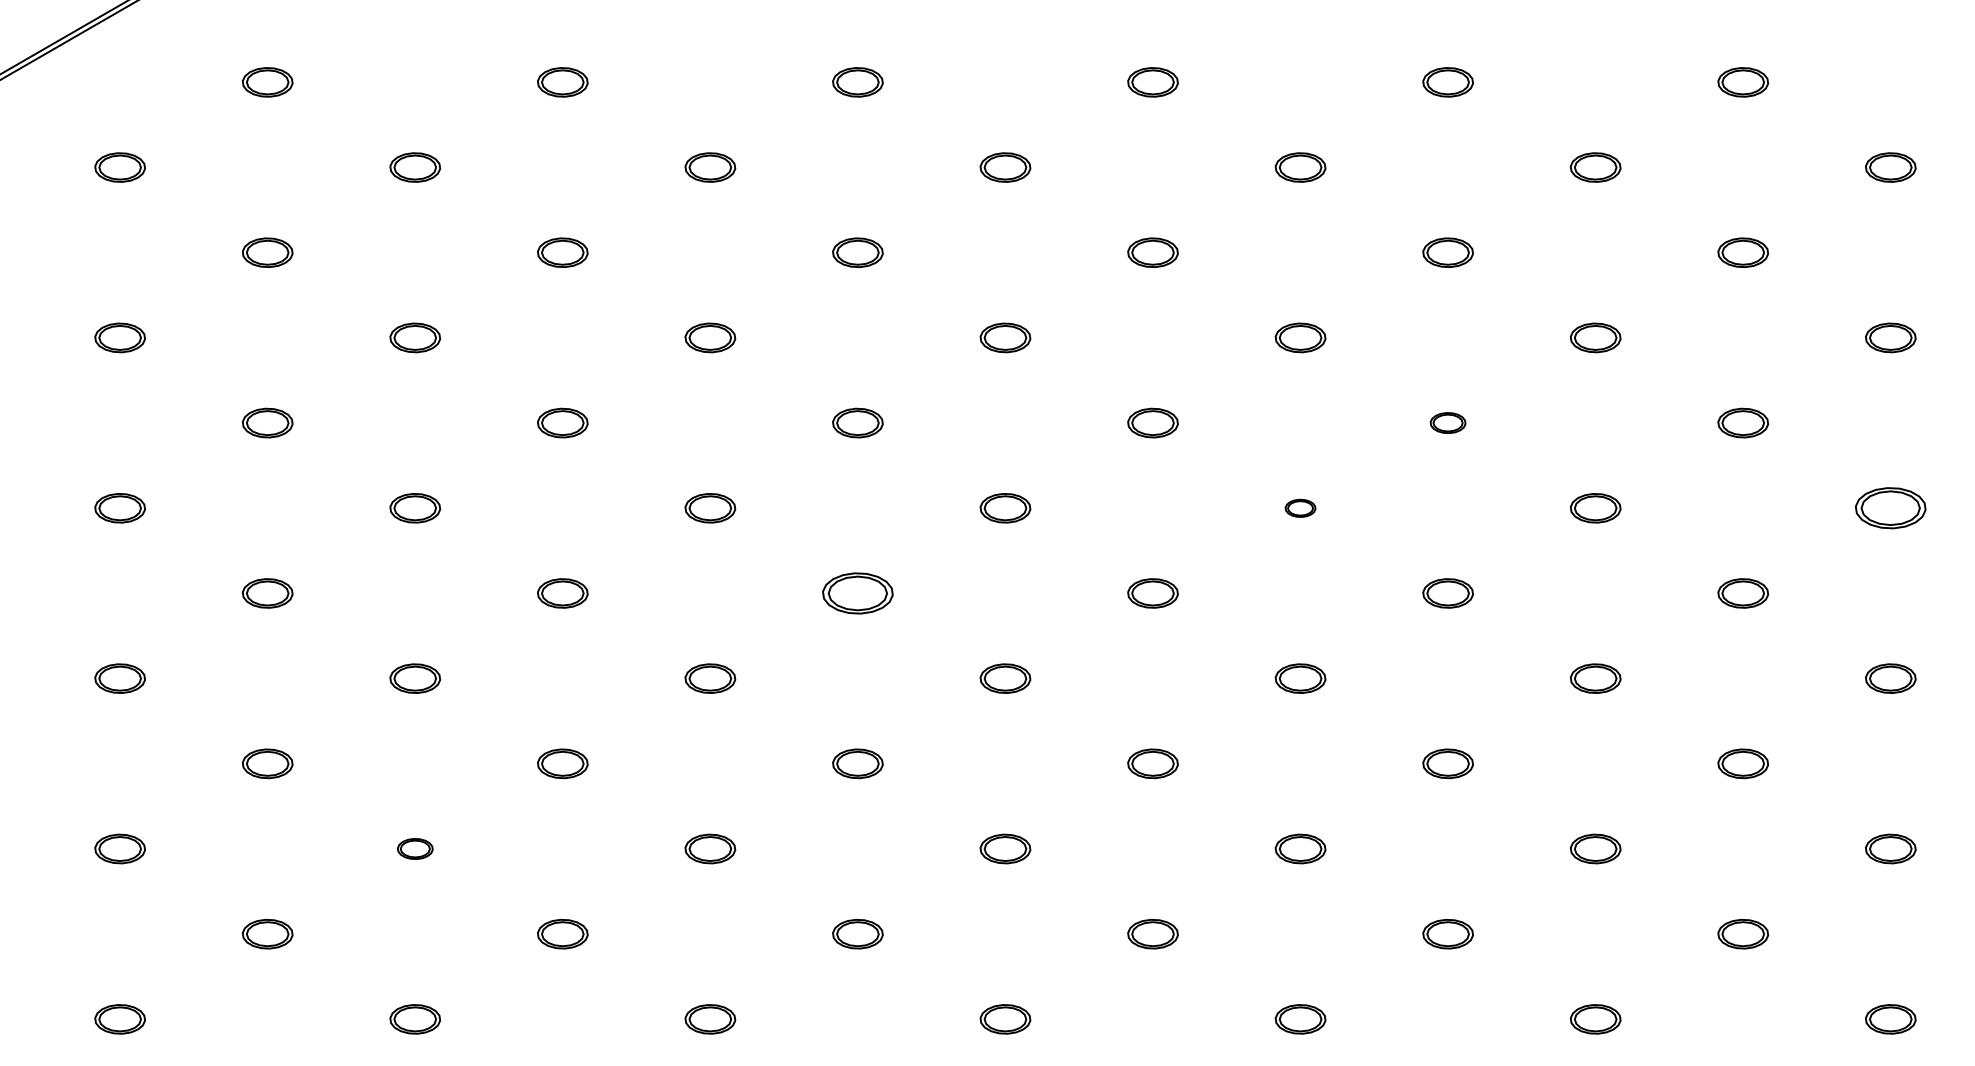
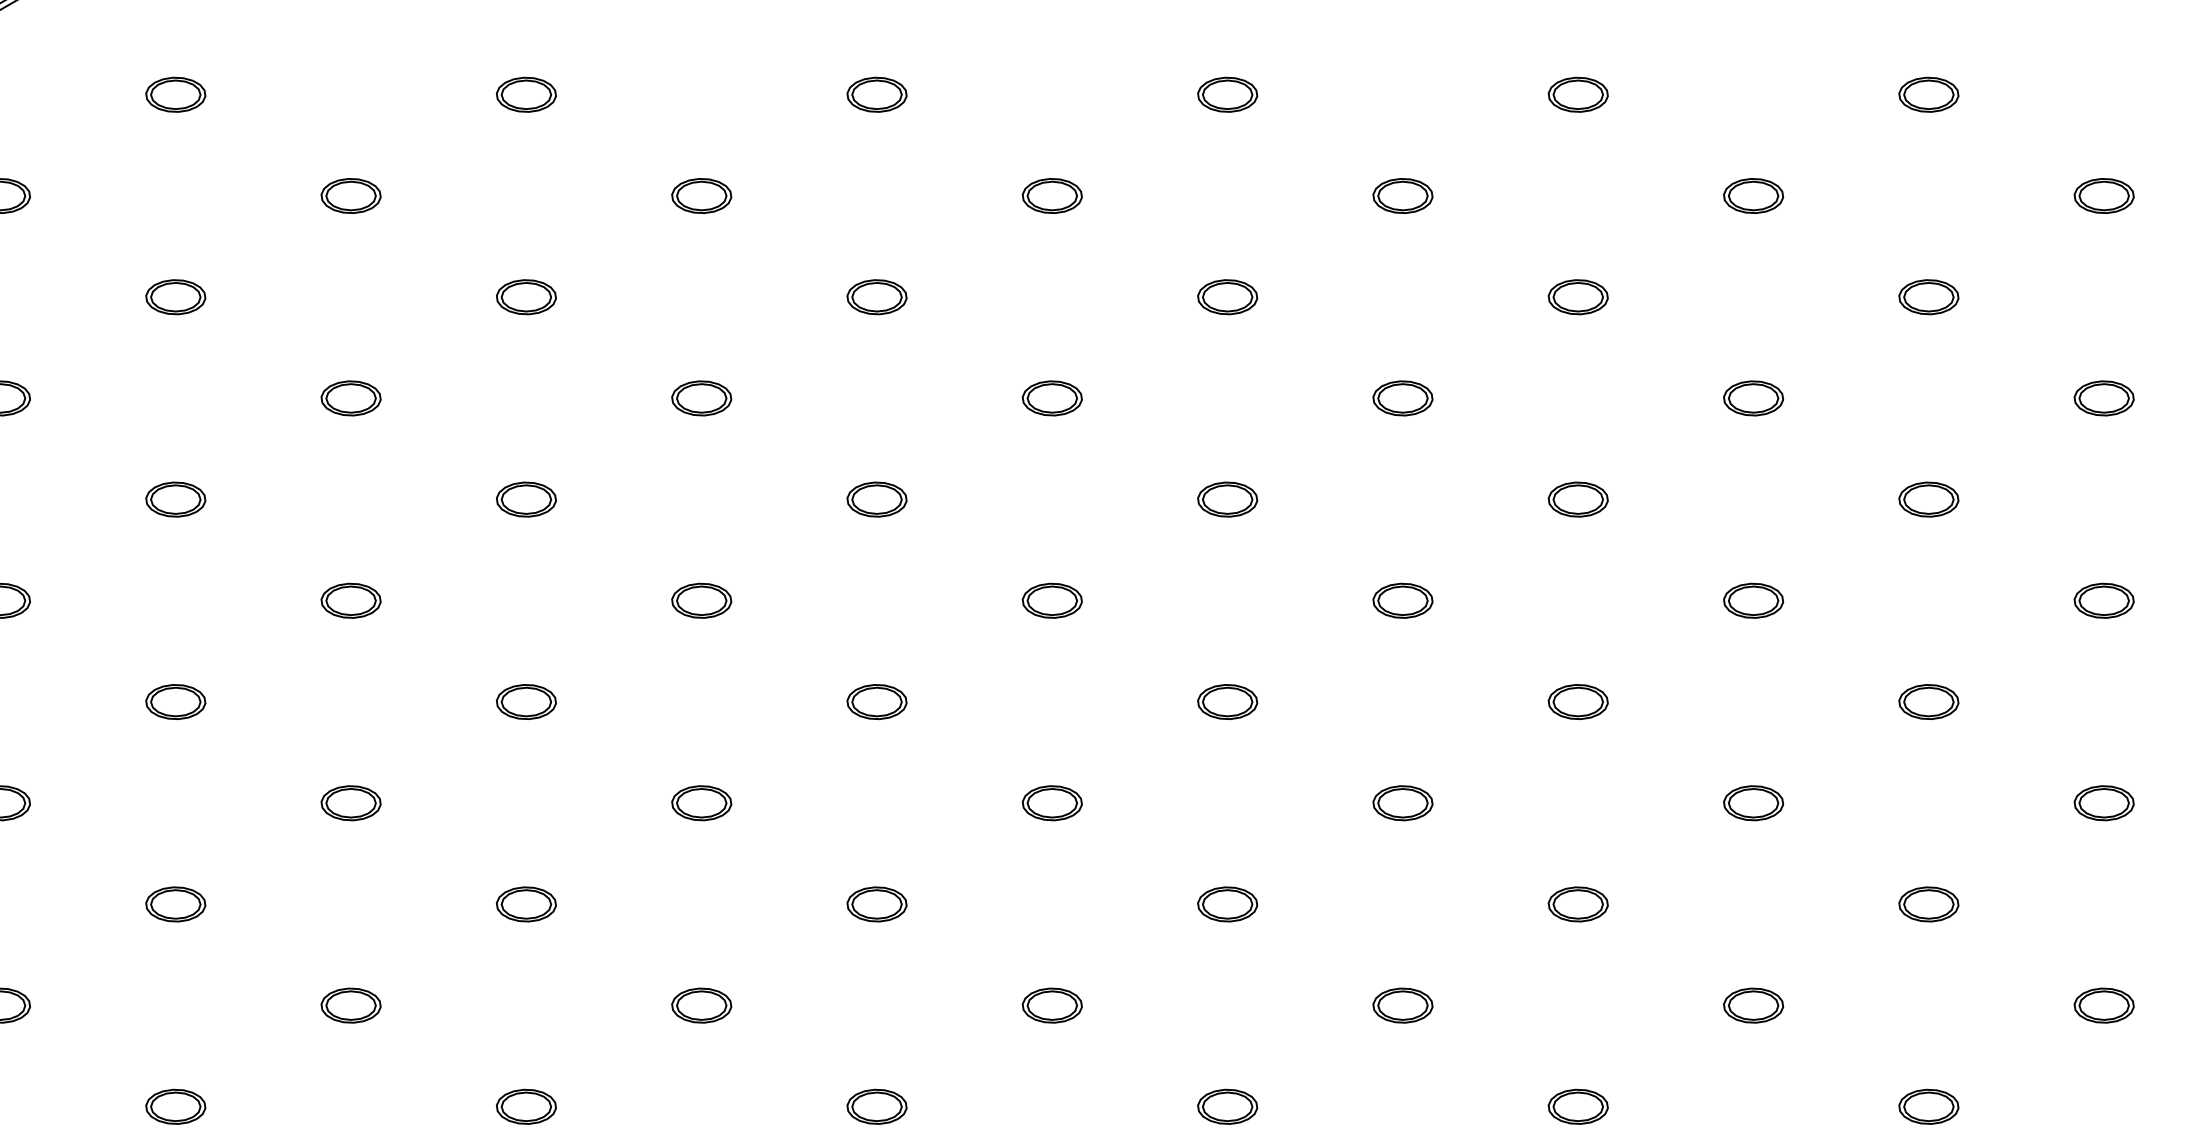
part: (1447, 422) -> (1577, 498), size x1.43
part: (1300, 508) -> (1402, 601), size x1.67
part: (1890, 508) -> (2103, 601), size x0.71
part: (857, 593) -> (876, 702), size x0.71
part: (415, 848) -> (351, 1005), size x1.43

